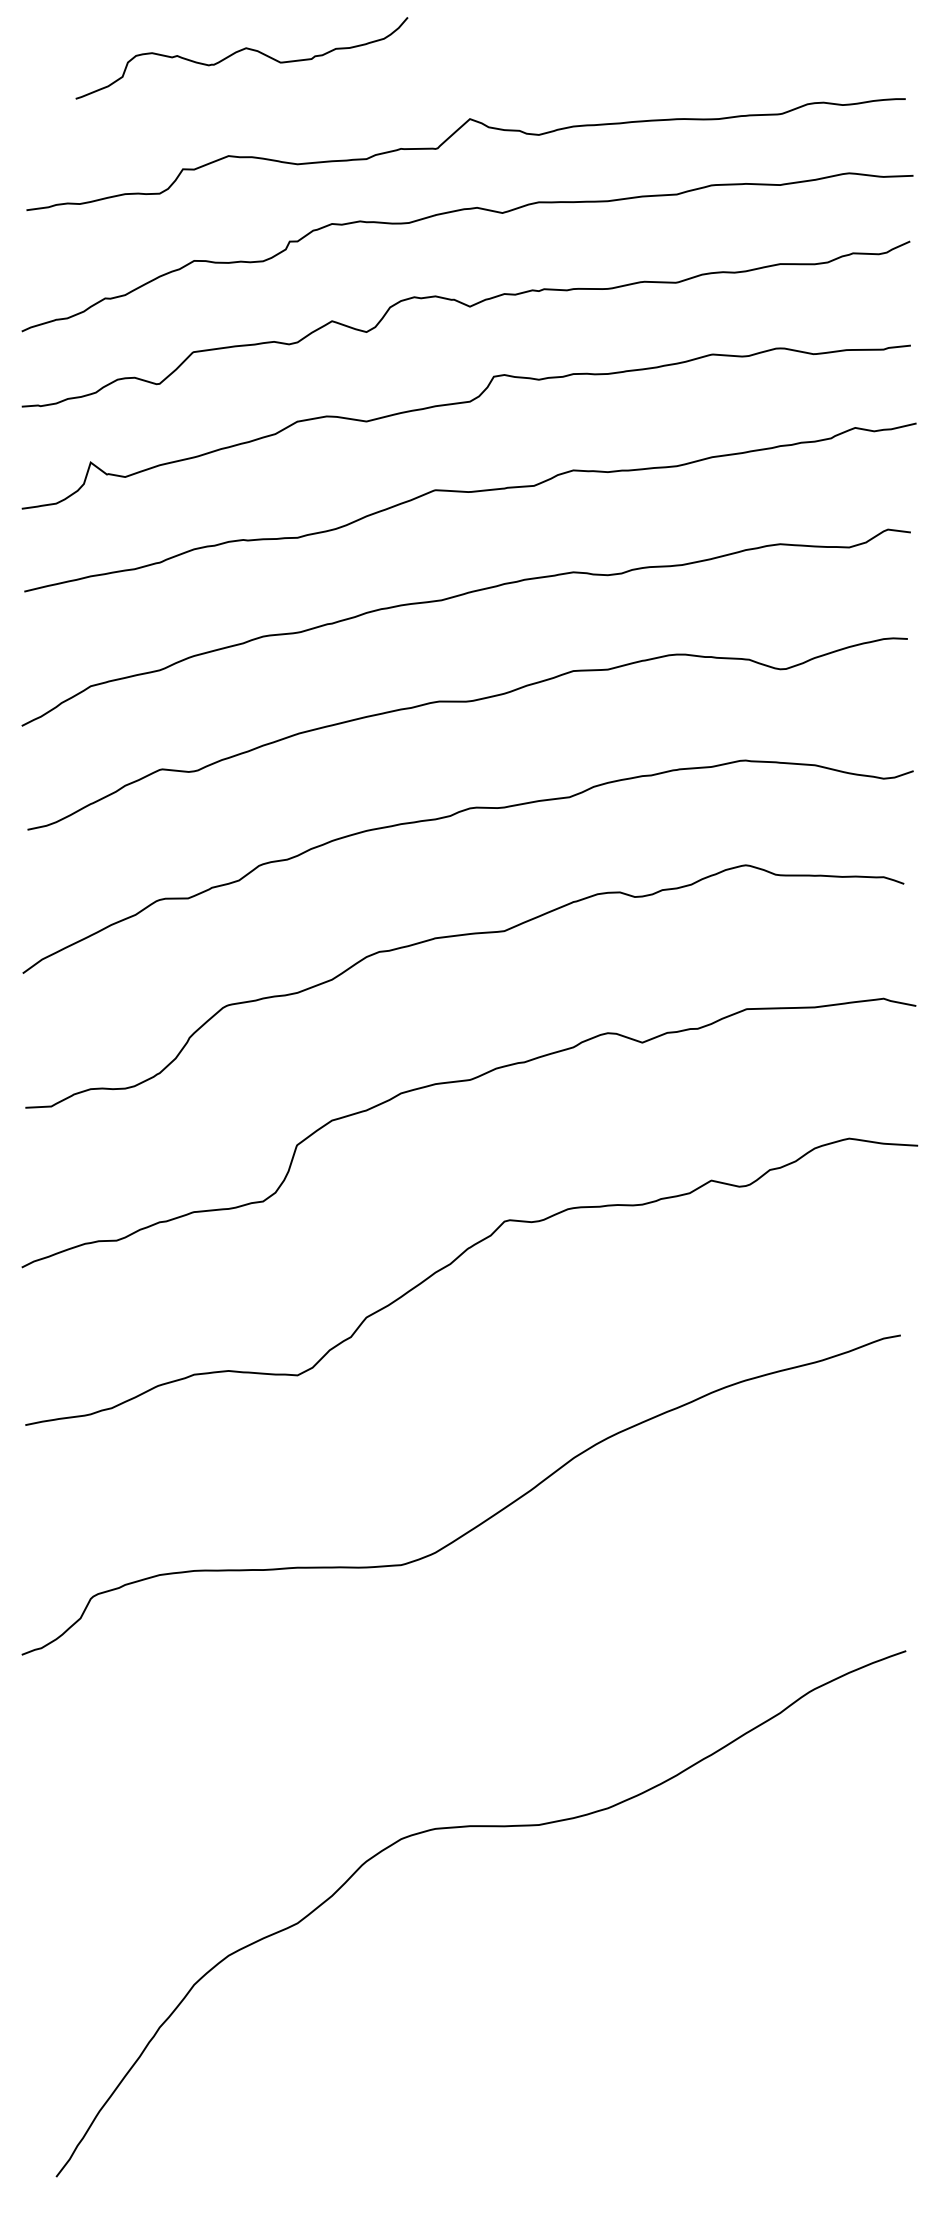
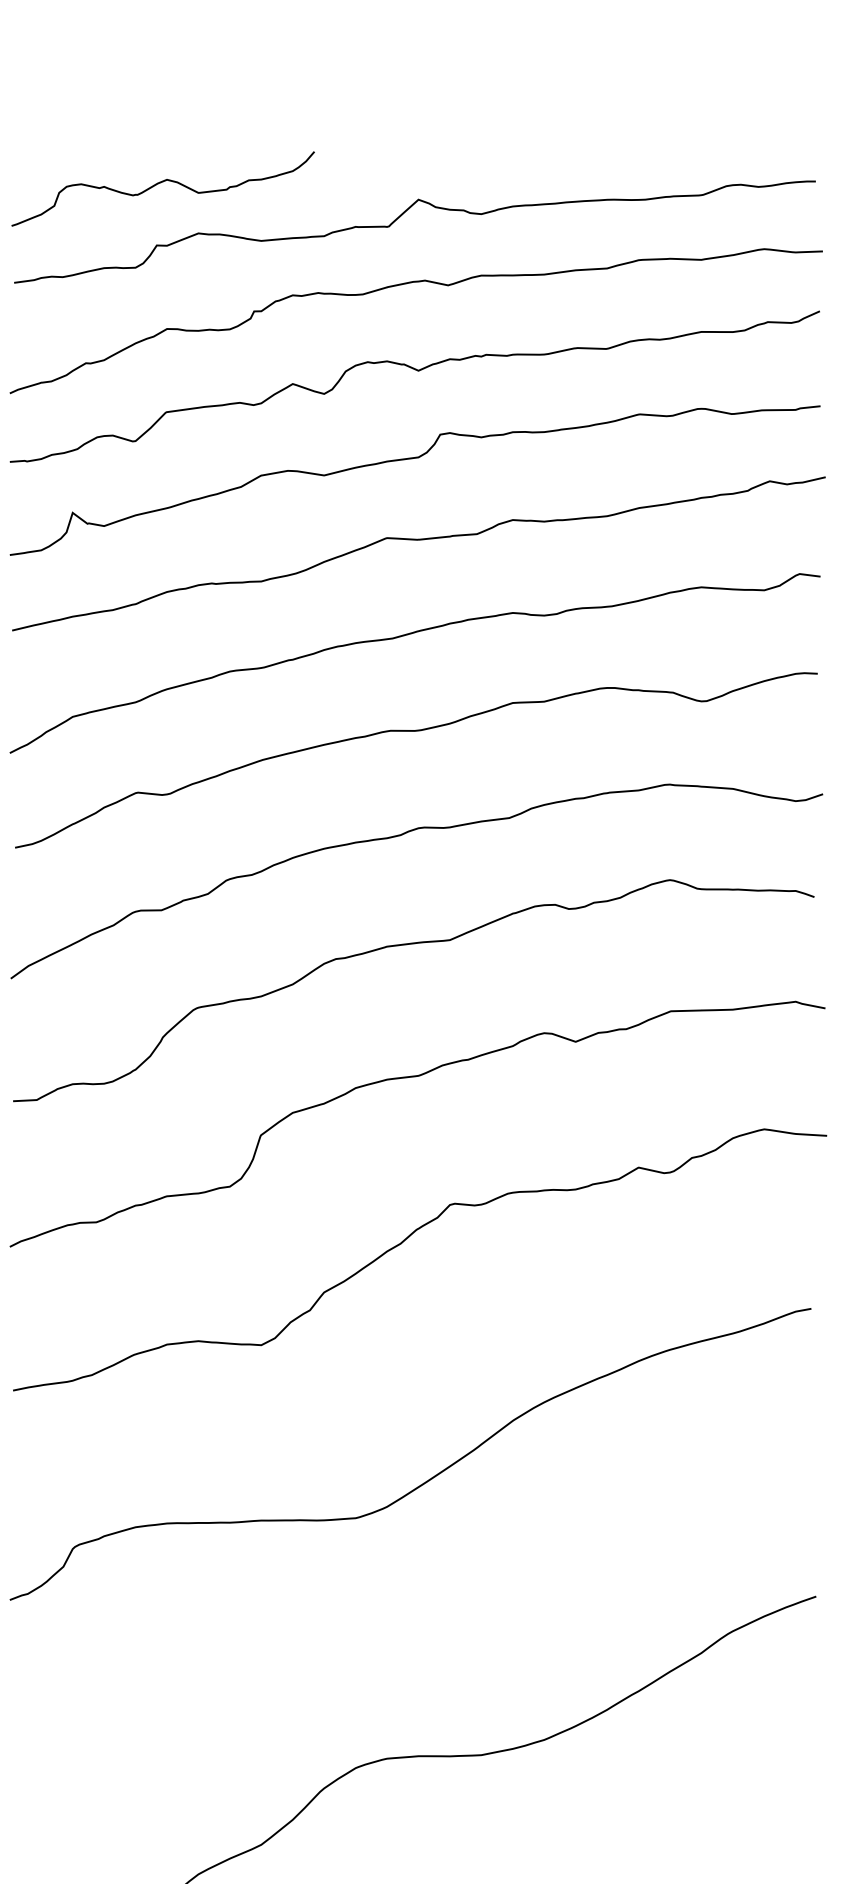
curve: (238, 52) -> (160, 183), moved

